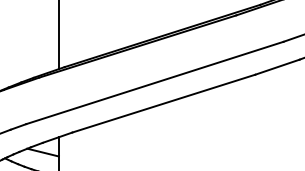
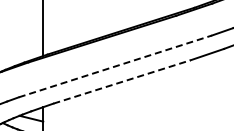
line: (155, 83) -> (115, 66), solid -> dashed
line: (164, 103) -> (122, 81), solid -> dashed

